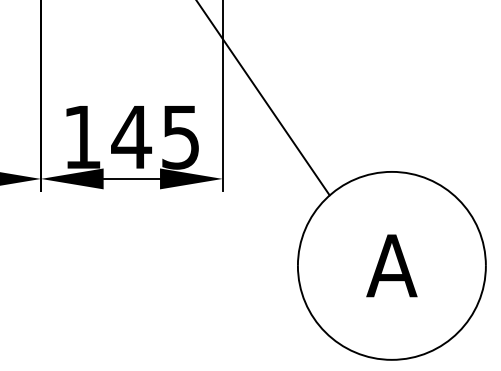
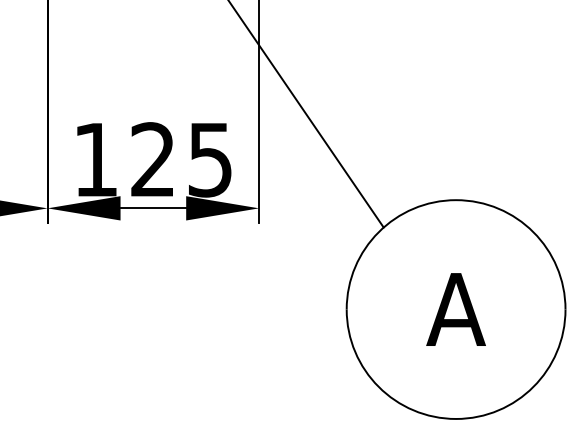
text: (131, 136) -> (152, 159), 145 -> 125

